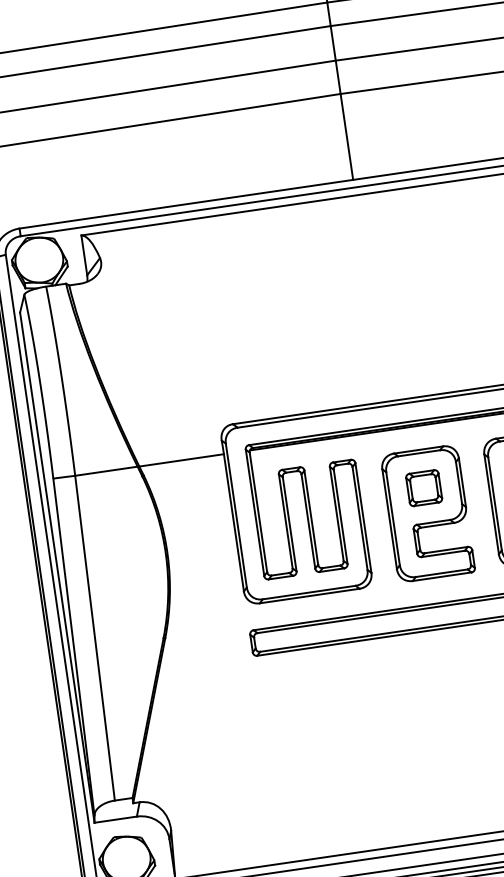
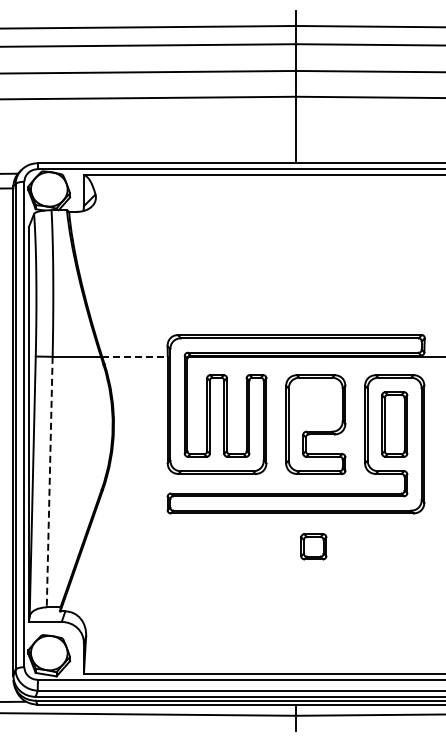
line: (182, 459) -> (135, 356), solid -> dashed
part: (423, 487) -> (313, 546), moved
line: (94, 638) -> (49, 482), solid -> dashed

